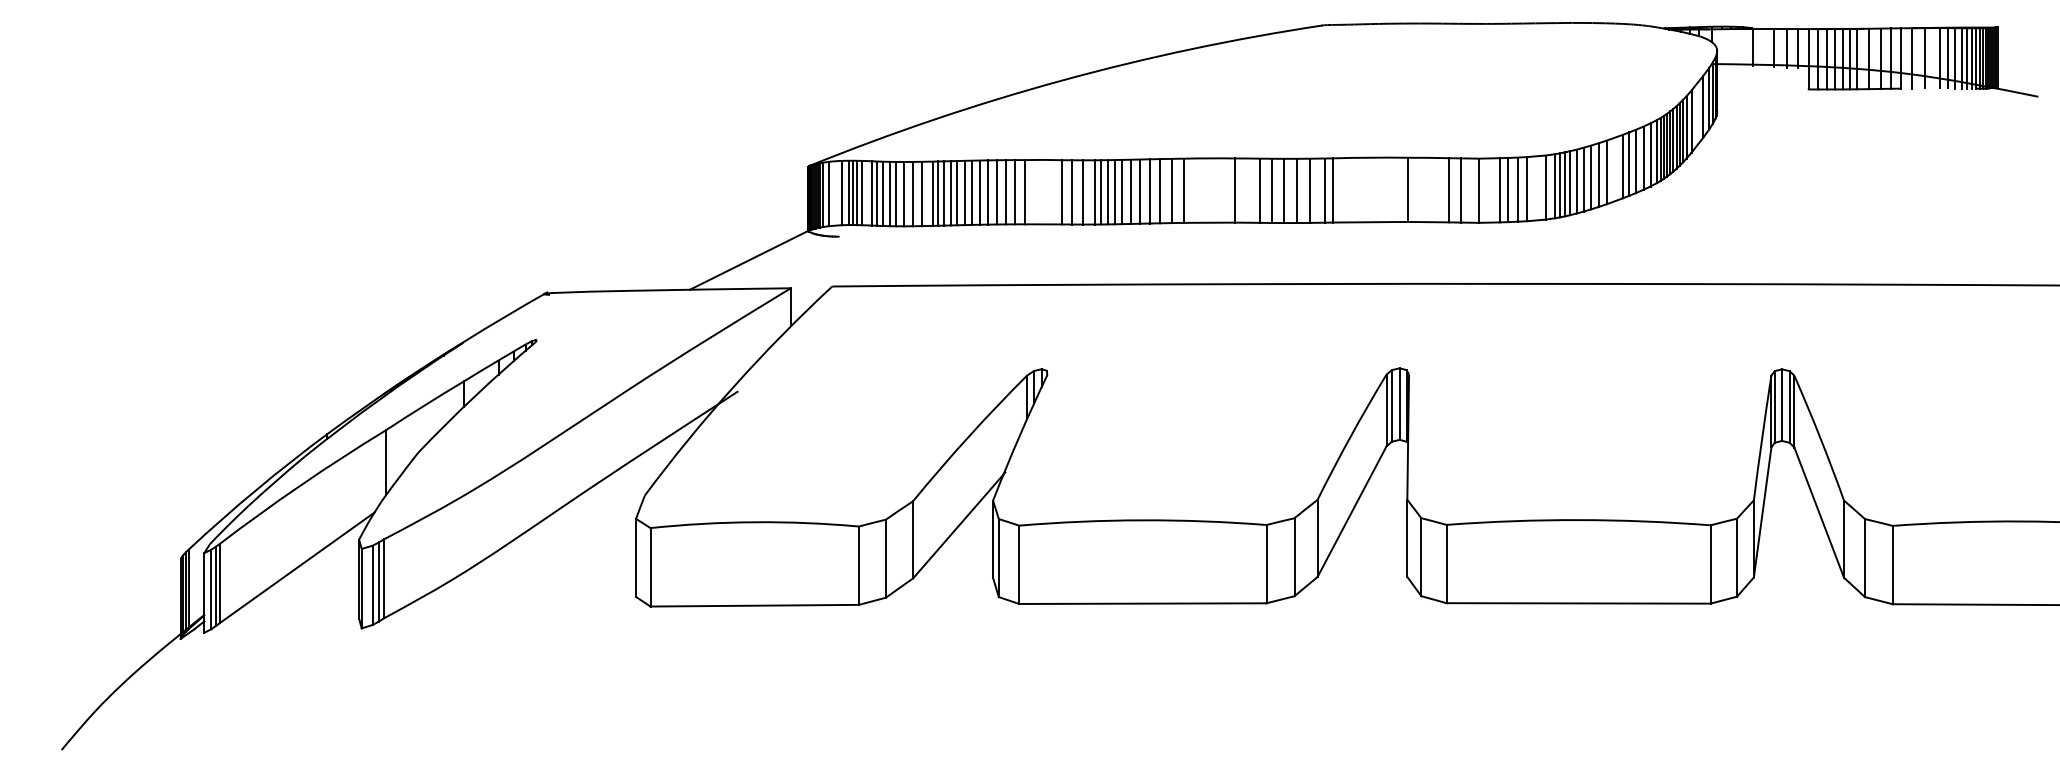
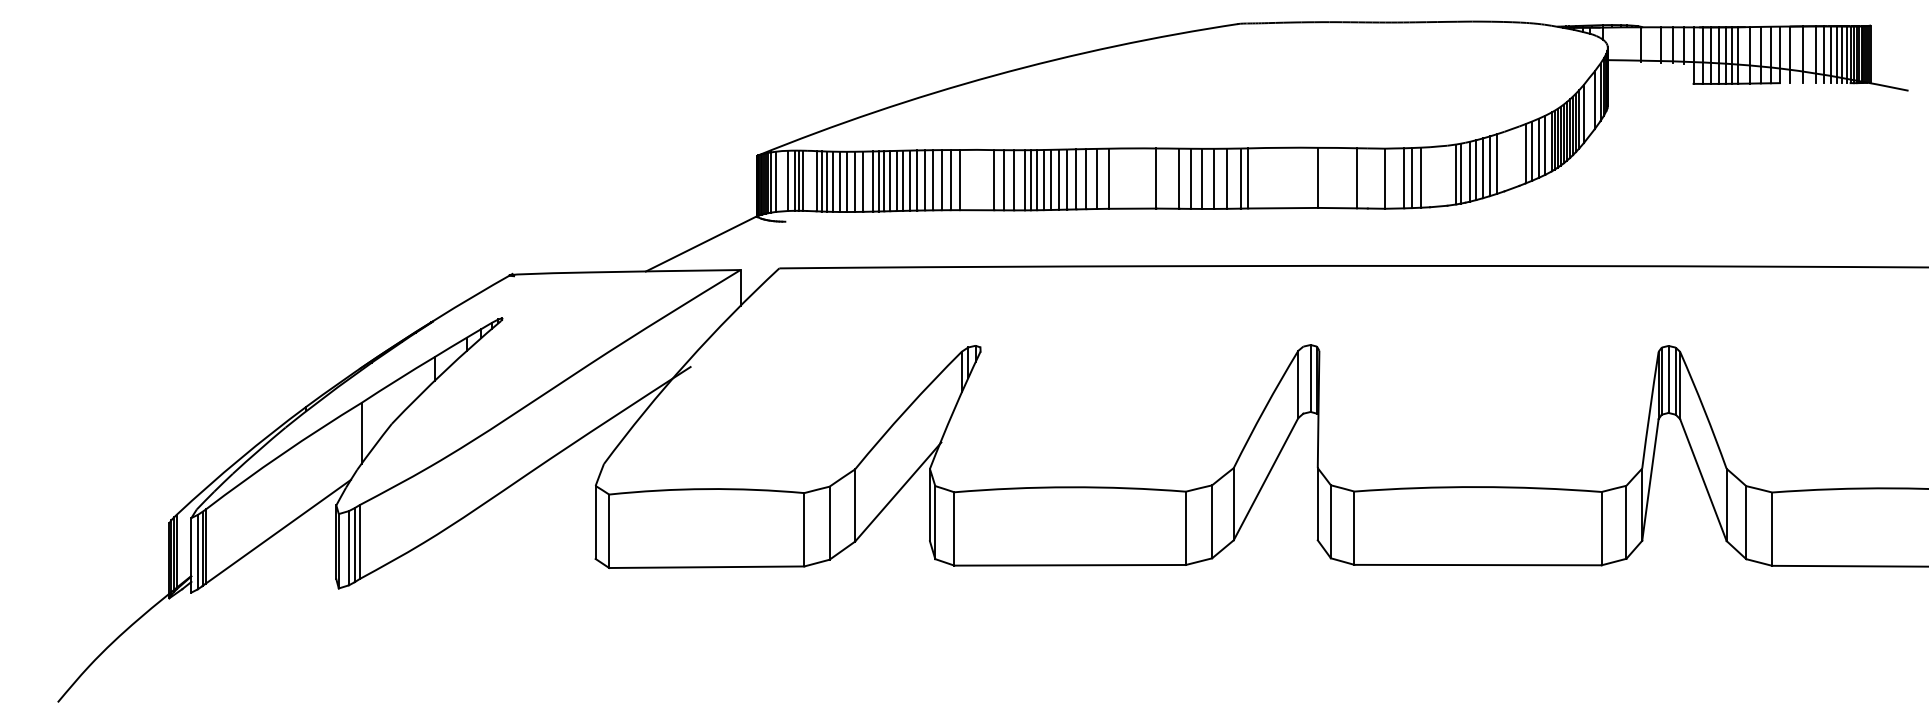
line: (1622, 165) -> (1519, 155), removed
line: (1606, 172) -> (1504, 161), removed
line: (1565, 184) -> (1465, 172), removed
line: (1545, 187) -> (1447, 175), removed
line: (1527, 189) -> (1430, 177), removed
line: (1460, 190) -> (1367, 178), removed
line: (862, 192) -> (807, 180), removed
line: (1392, 405) -> (1303, 379), removed

